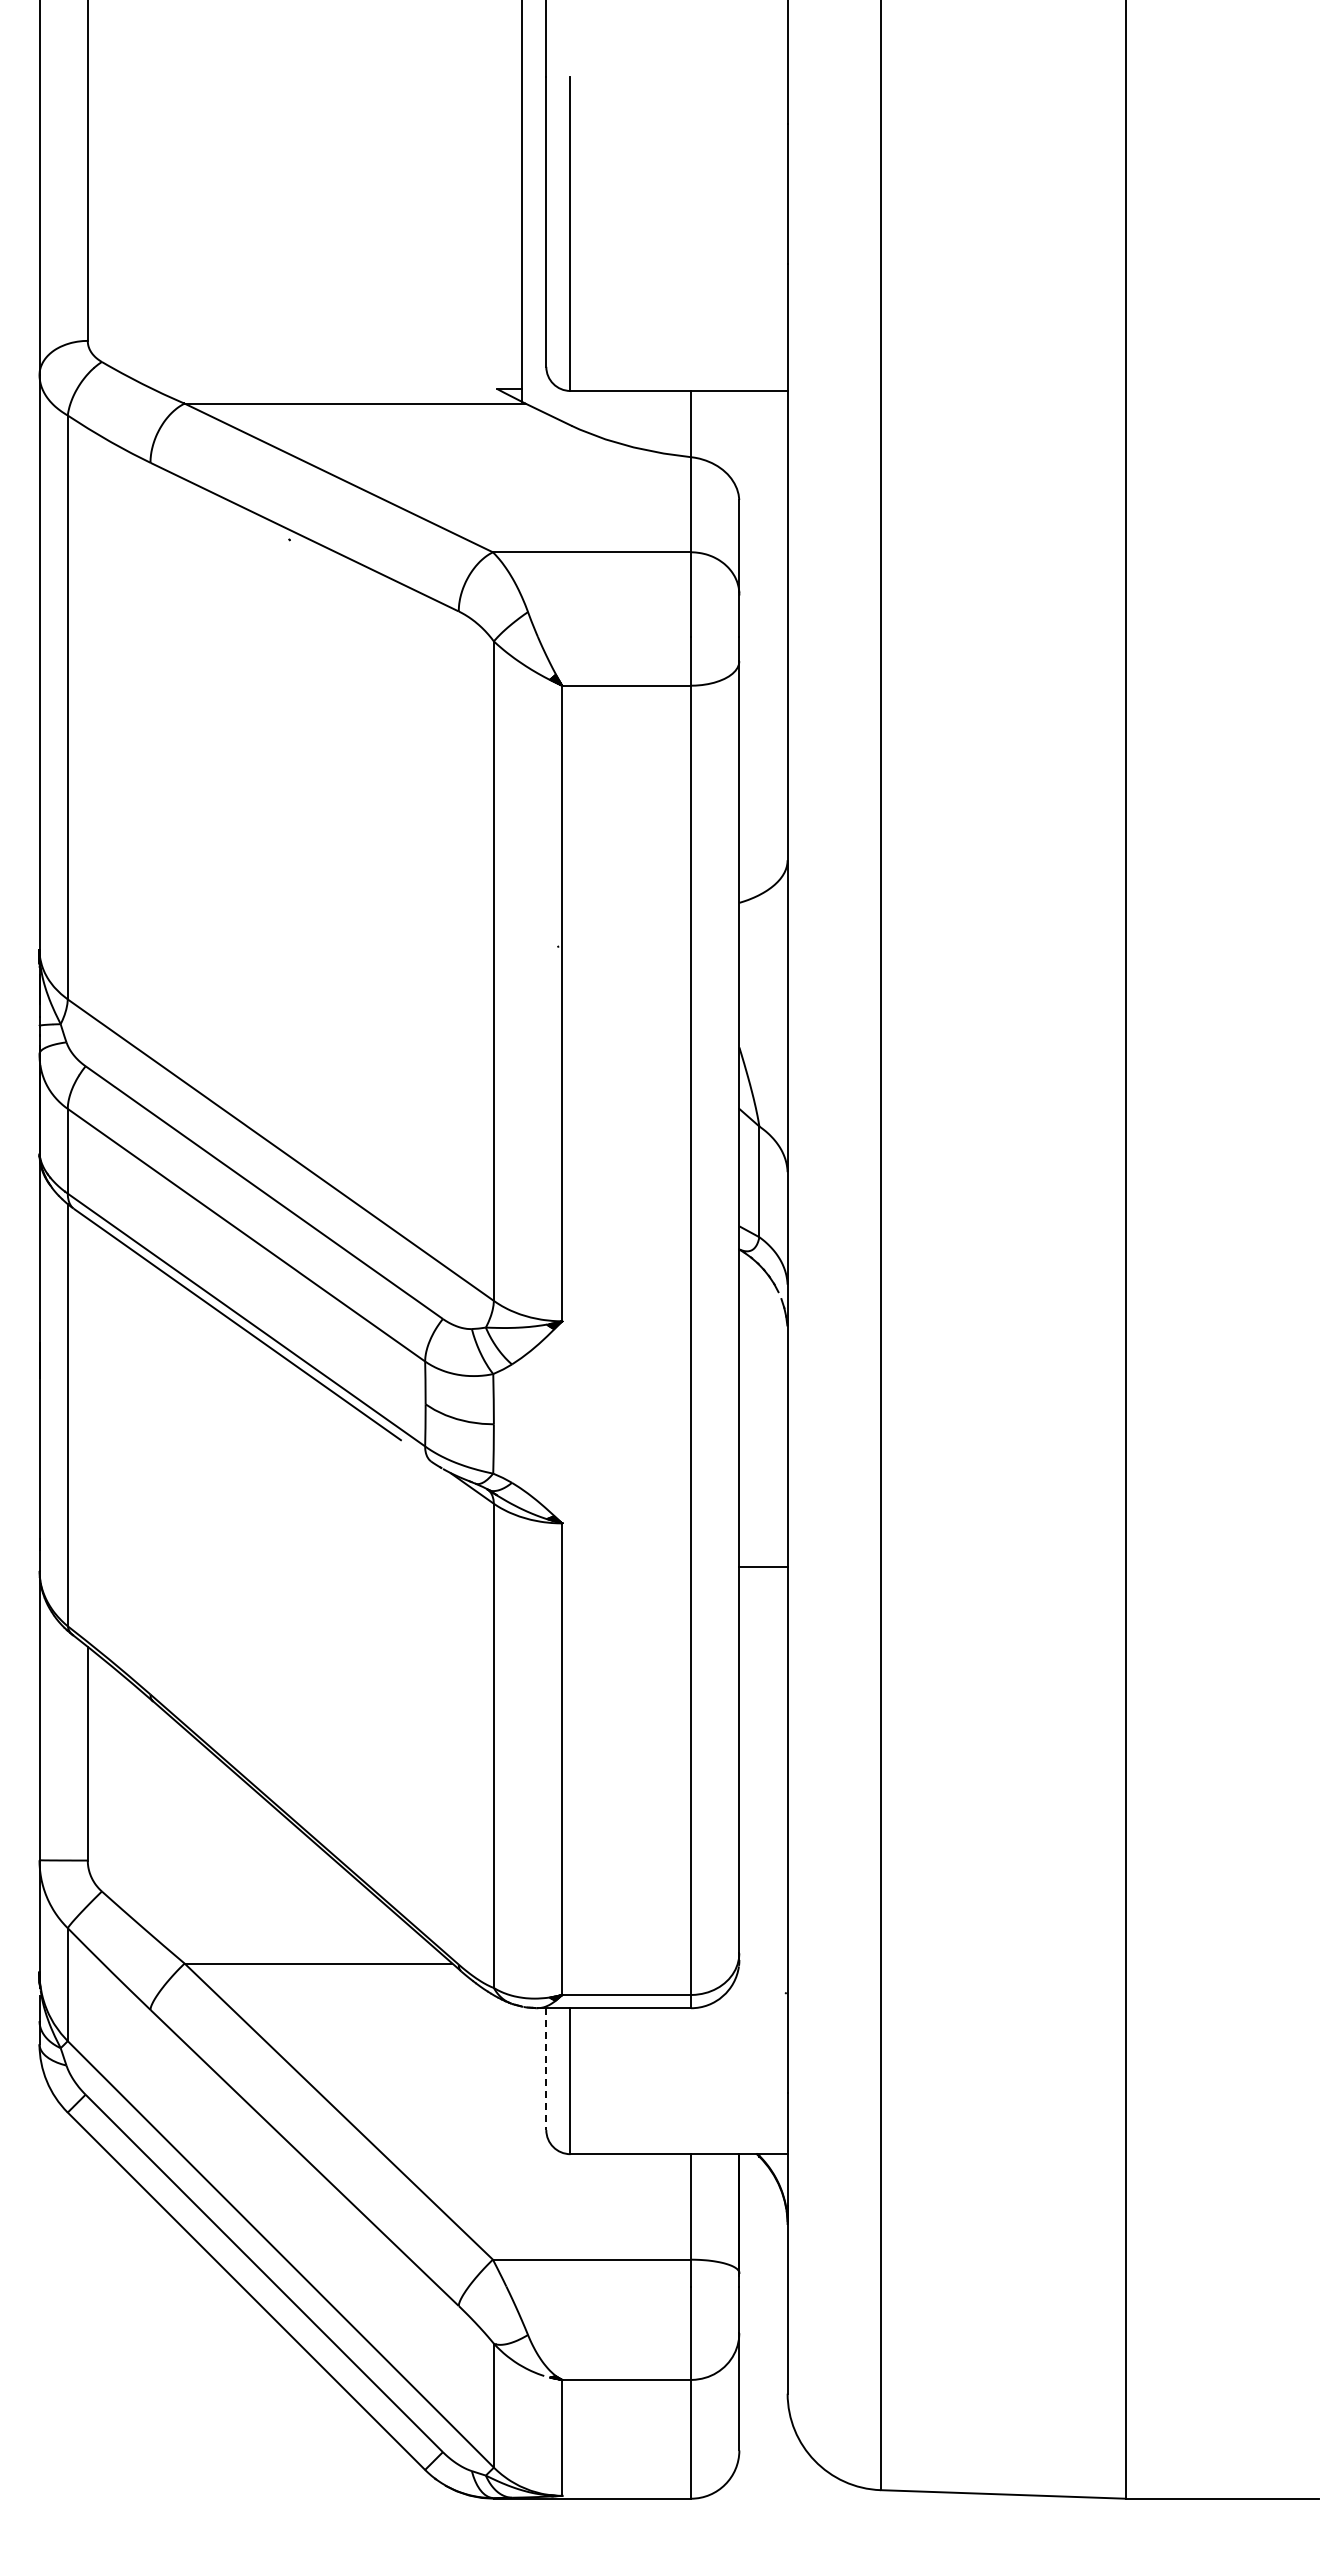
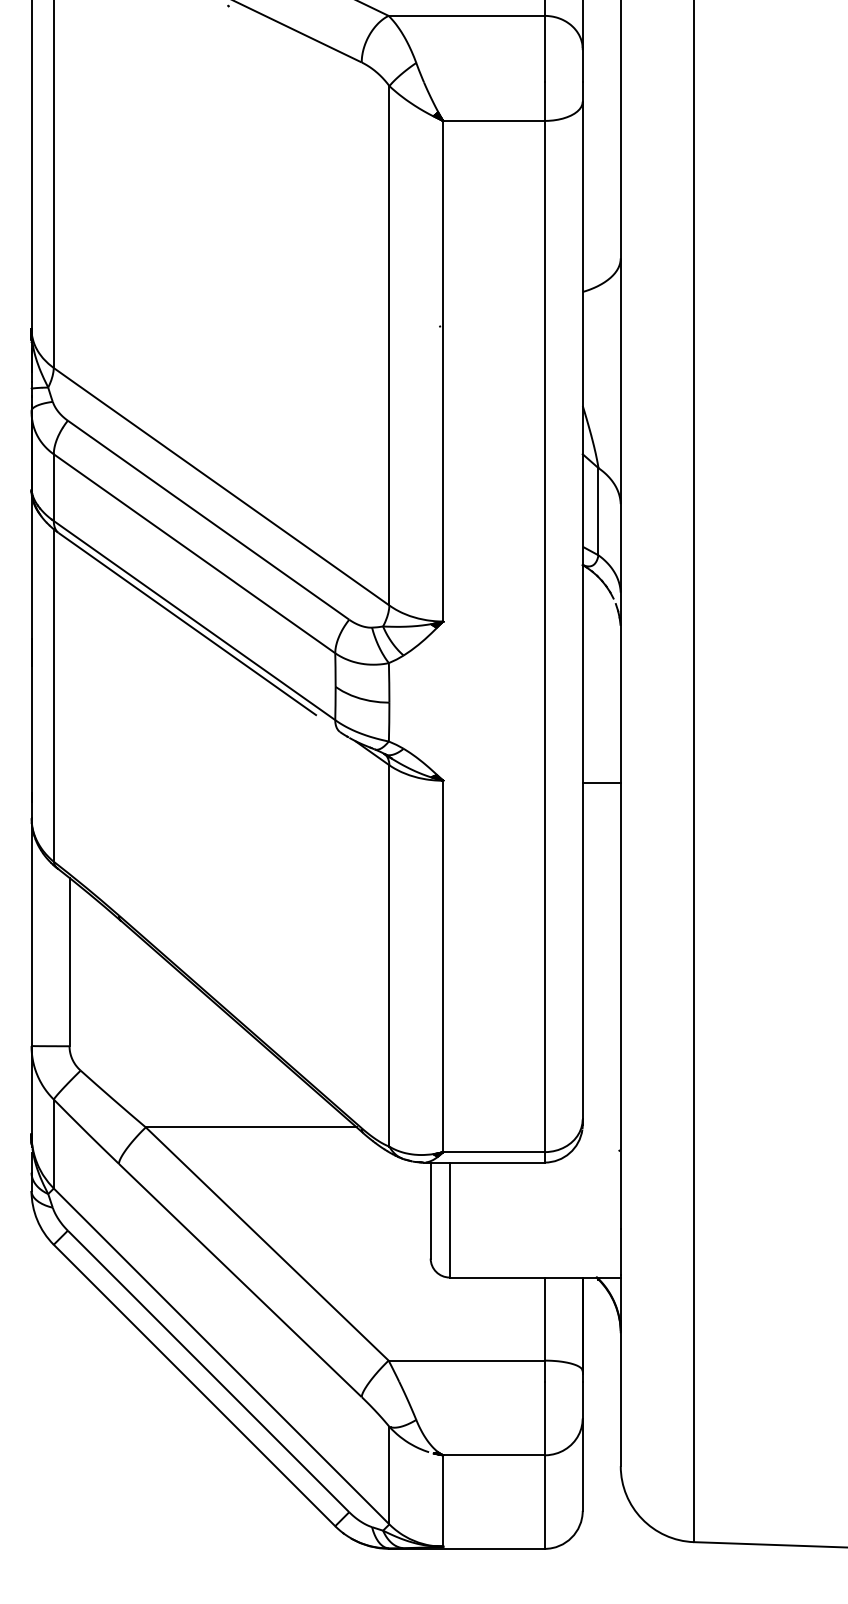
line: (763, 1566) -> (601, 783), moved
line: (546, 2069) -> (430, 1210), dashed -> solid

